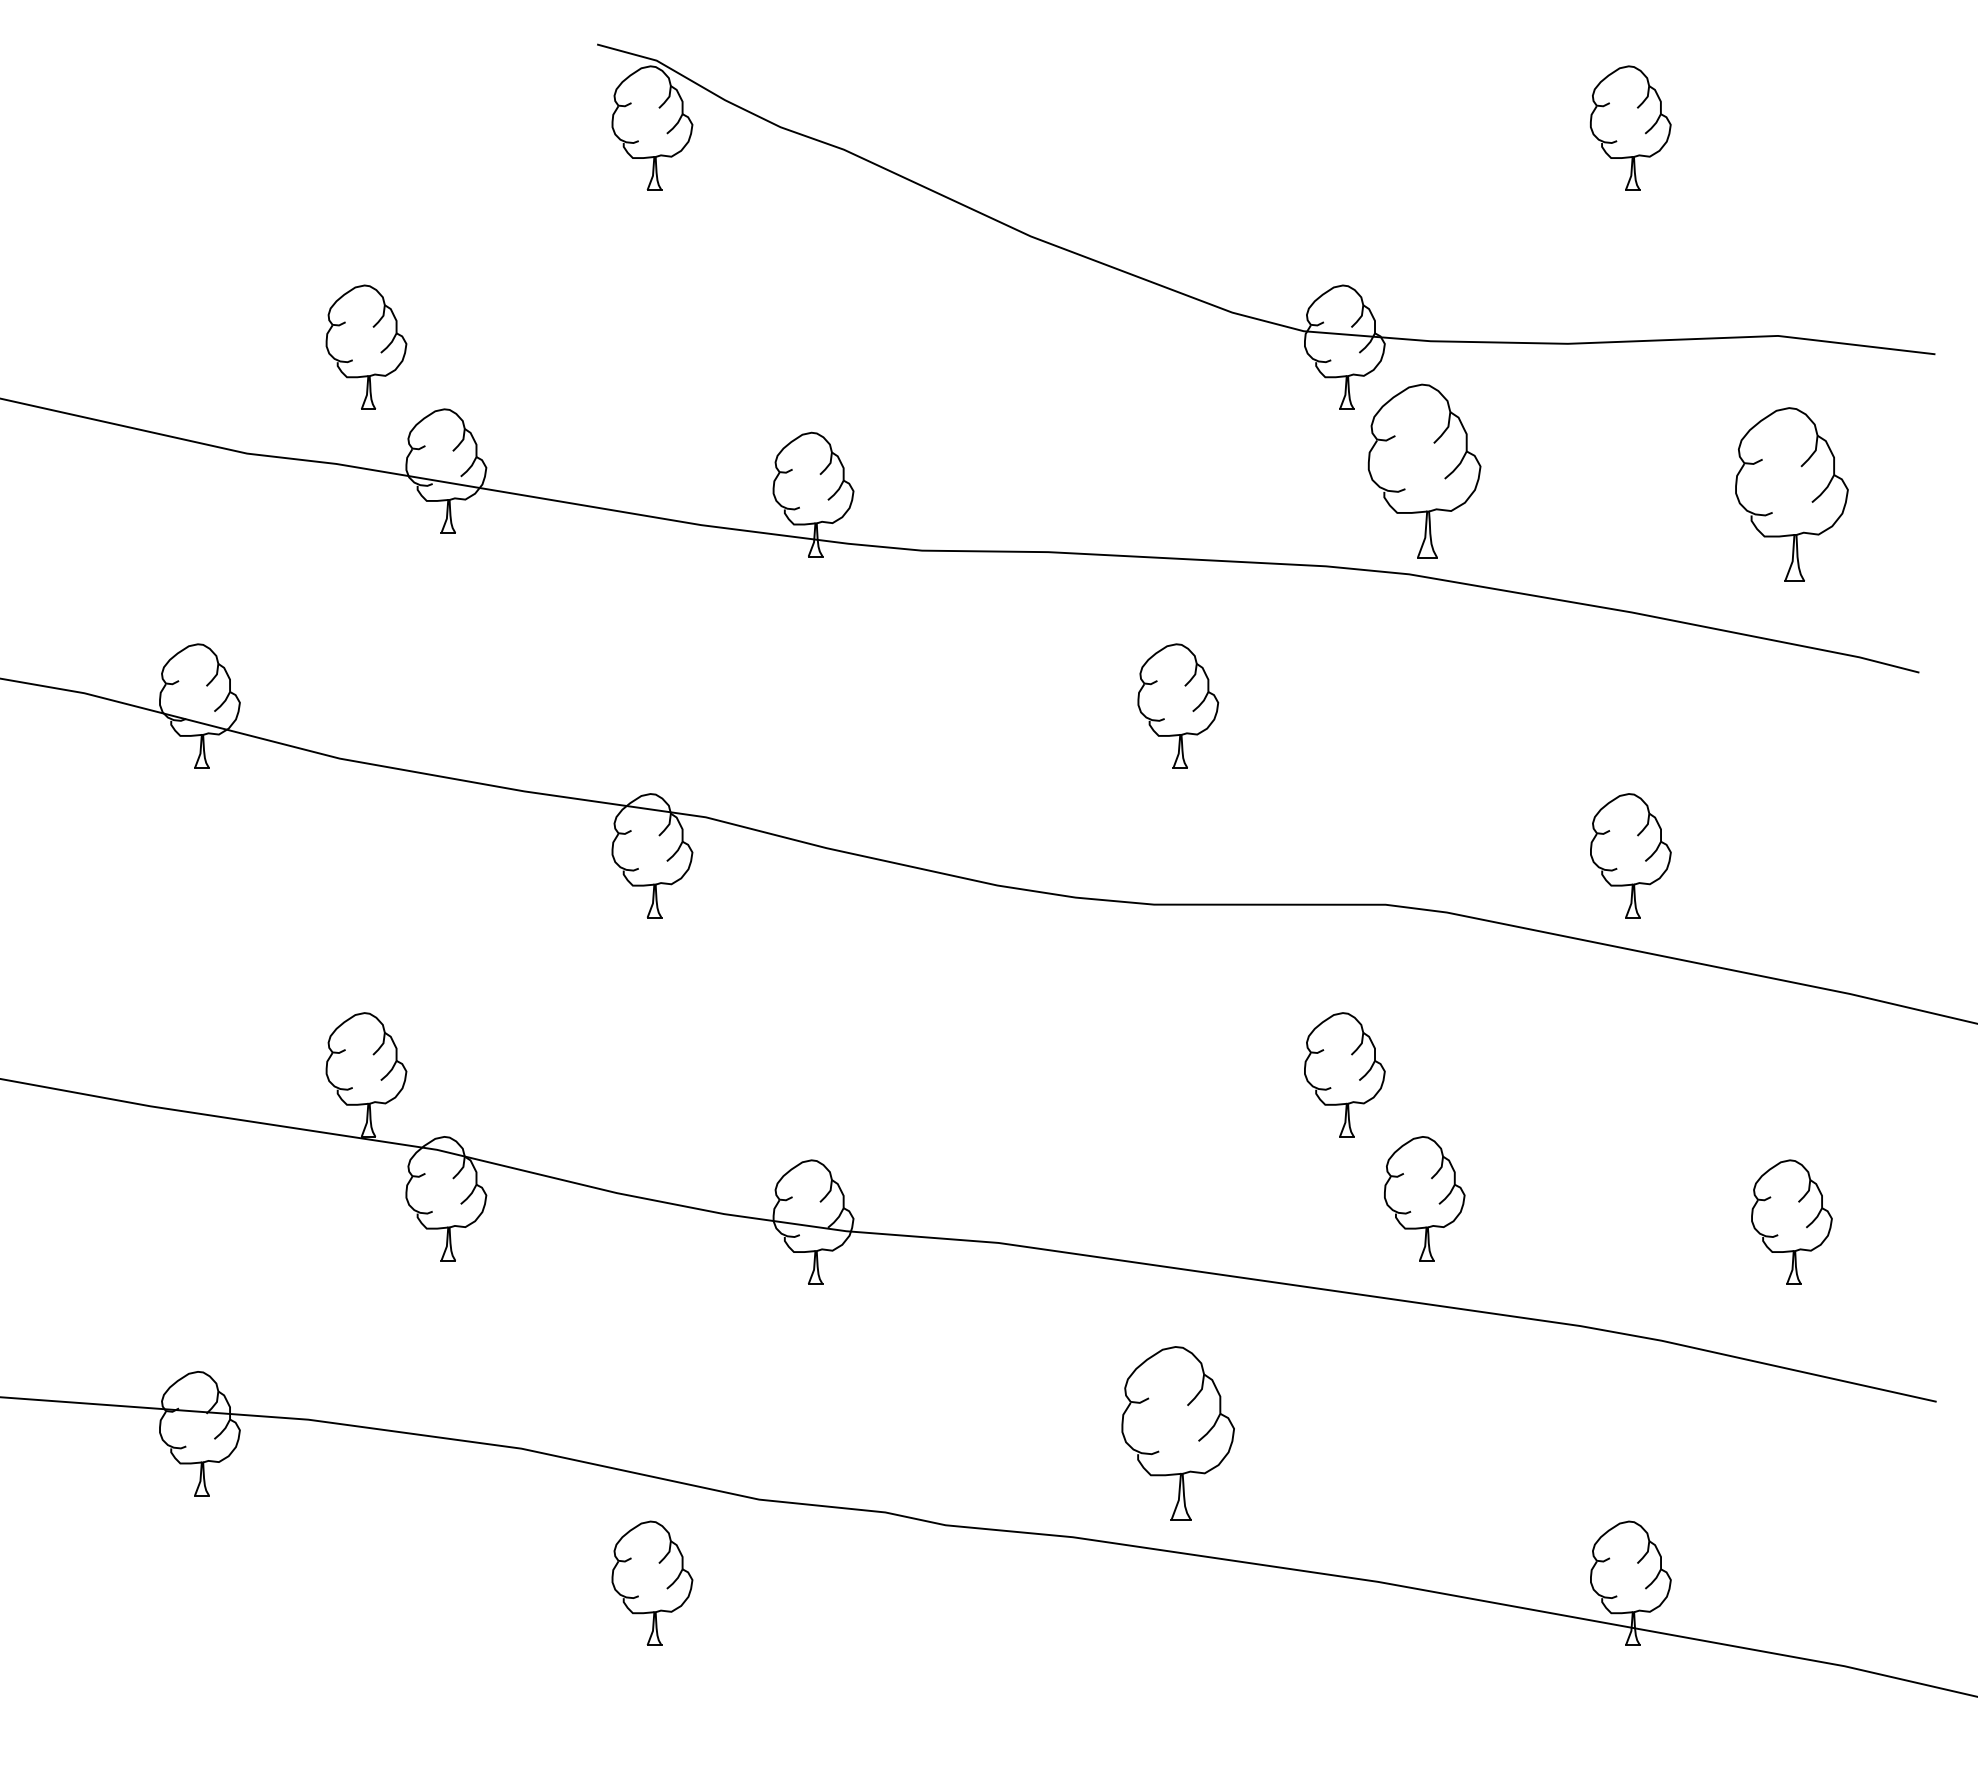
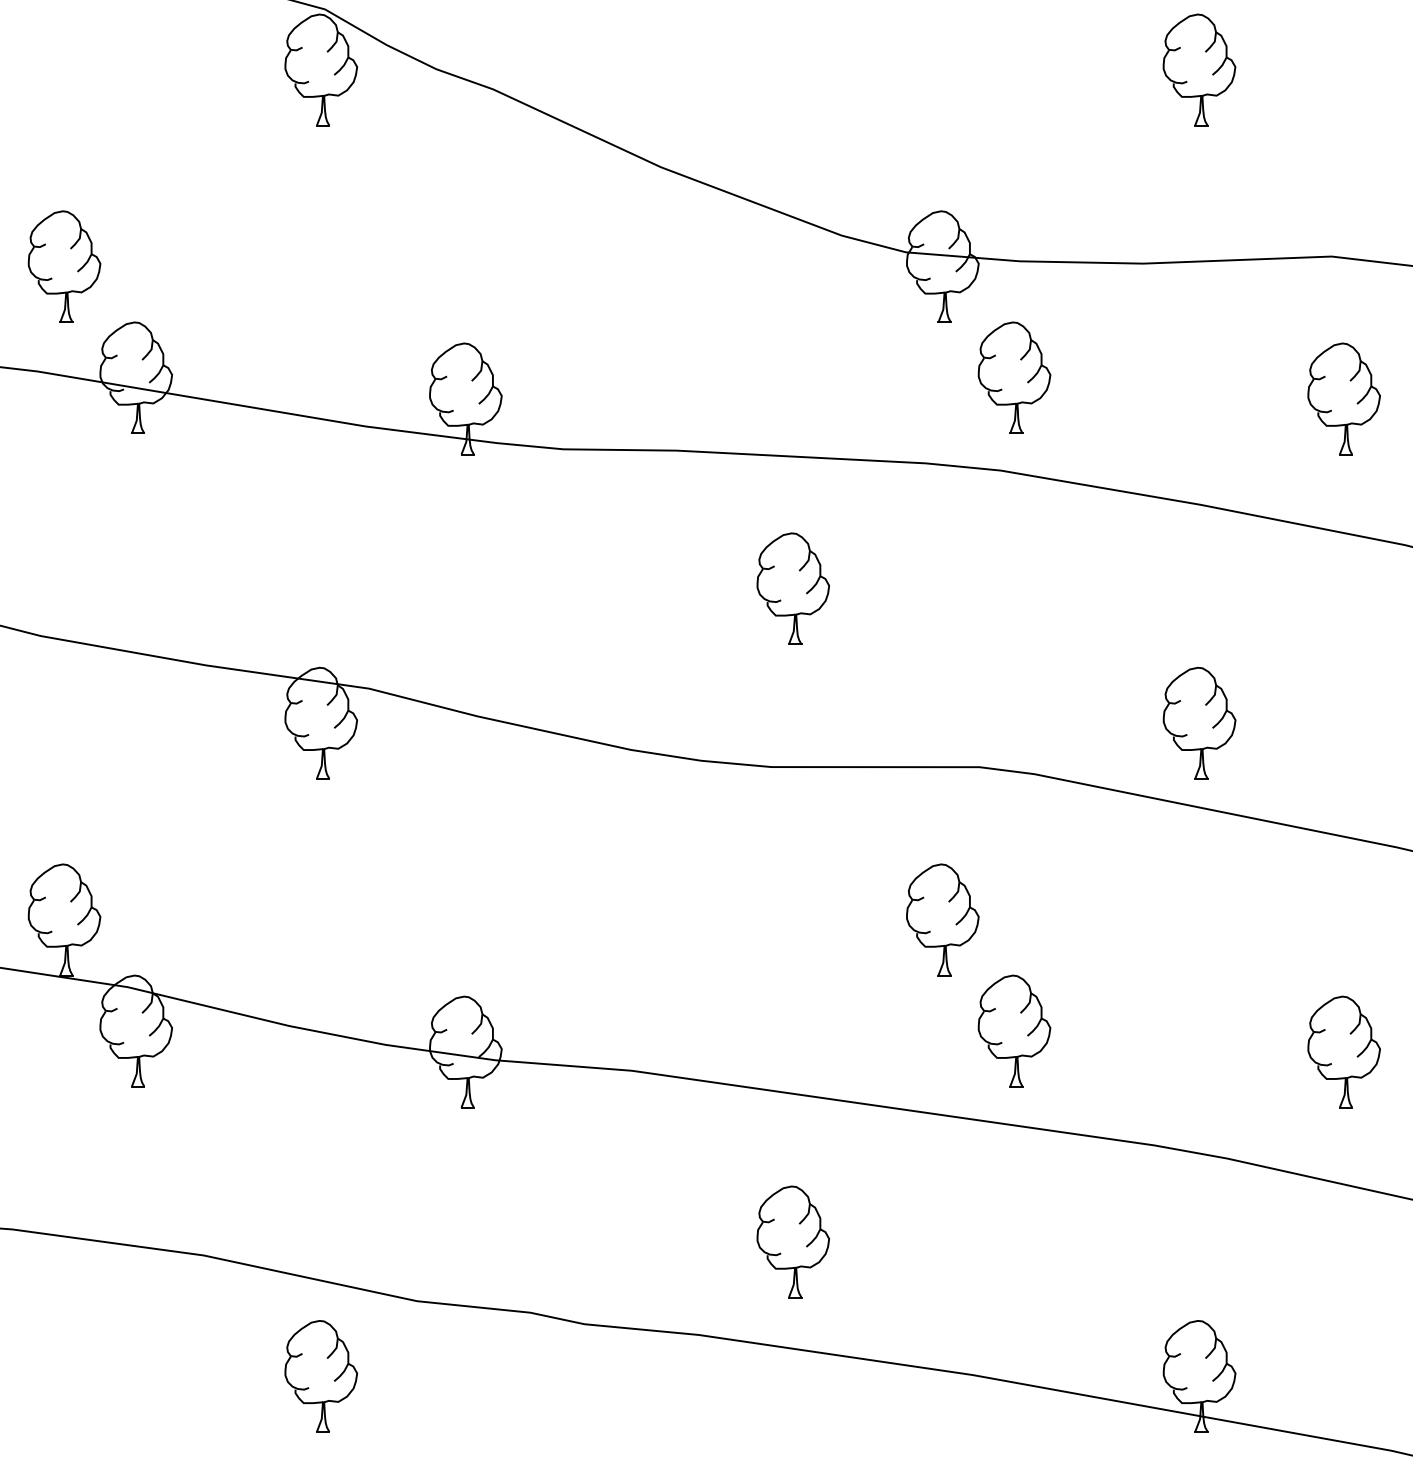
part: (1424, 470) -> (1014, 377), size x0.71
part: (1791, 494) -> (1343, 398), size x0.71
part: (1178, 1433) -> (793, 1241), size x0.71

